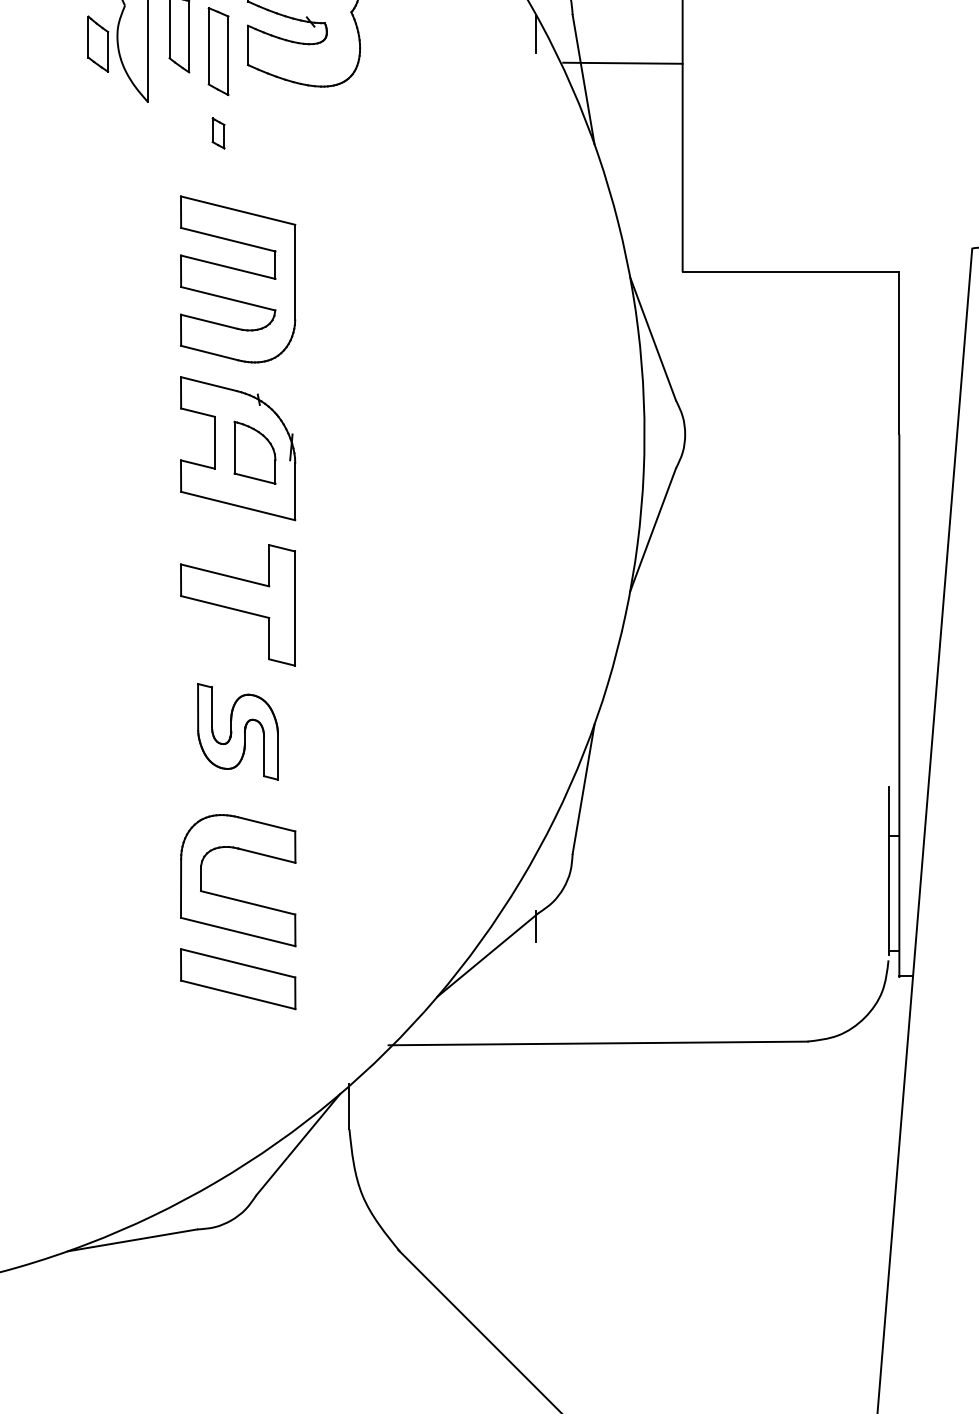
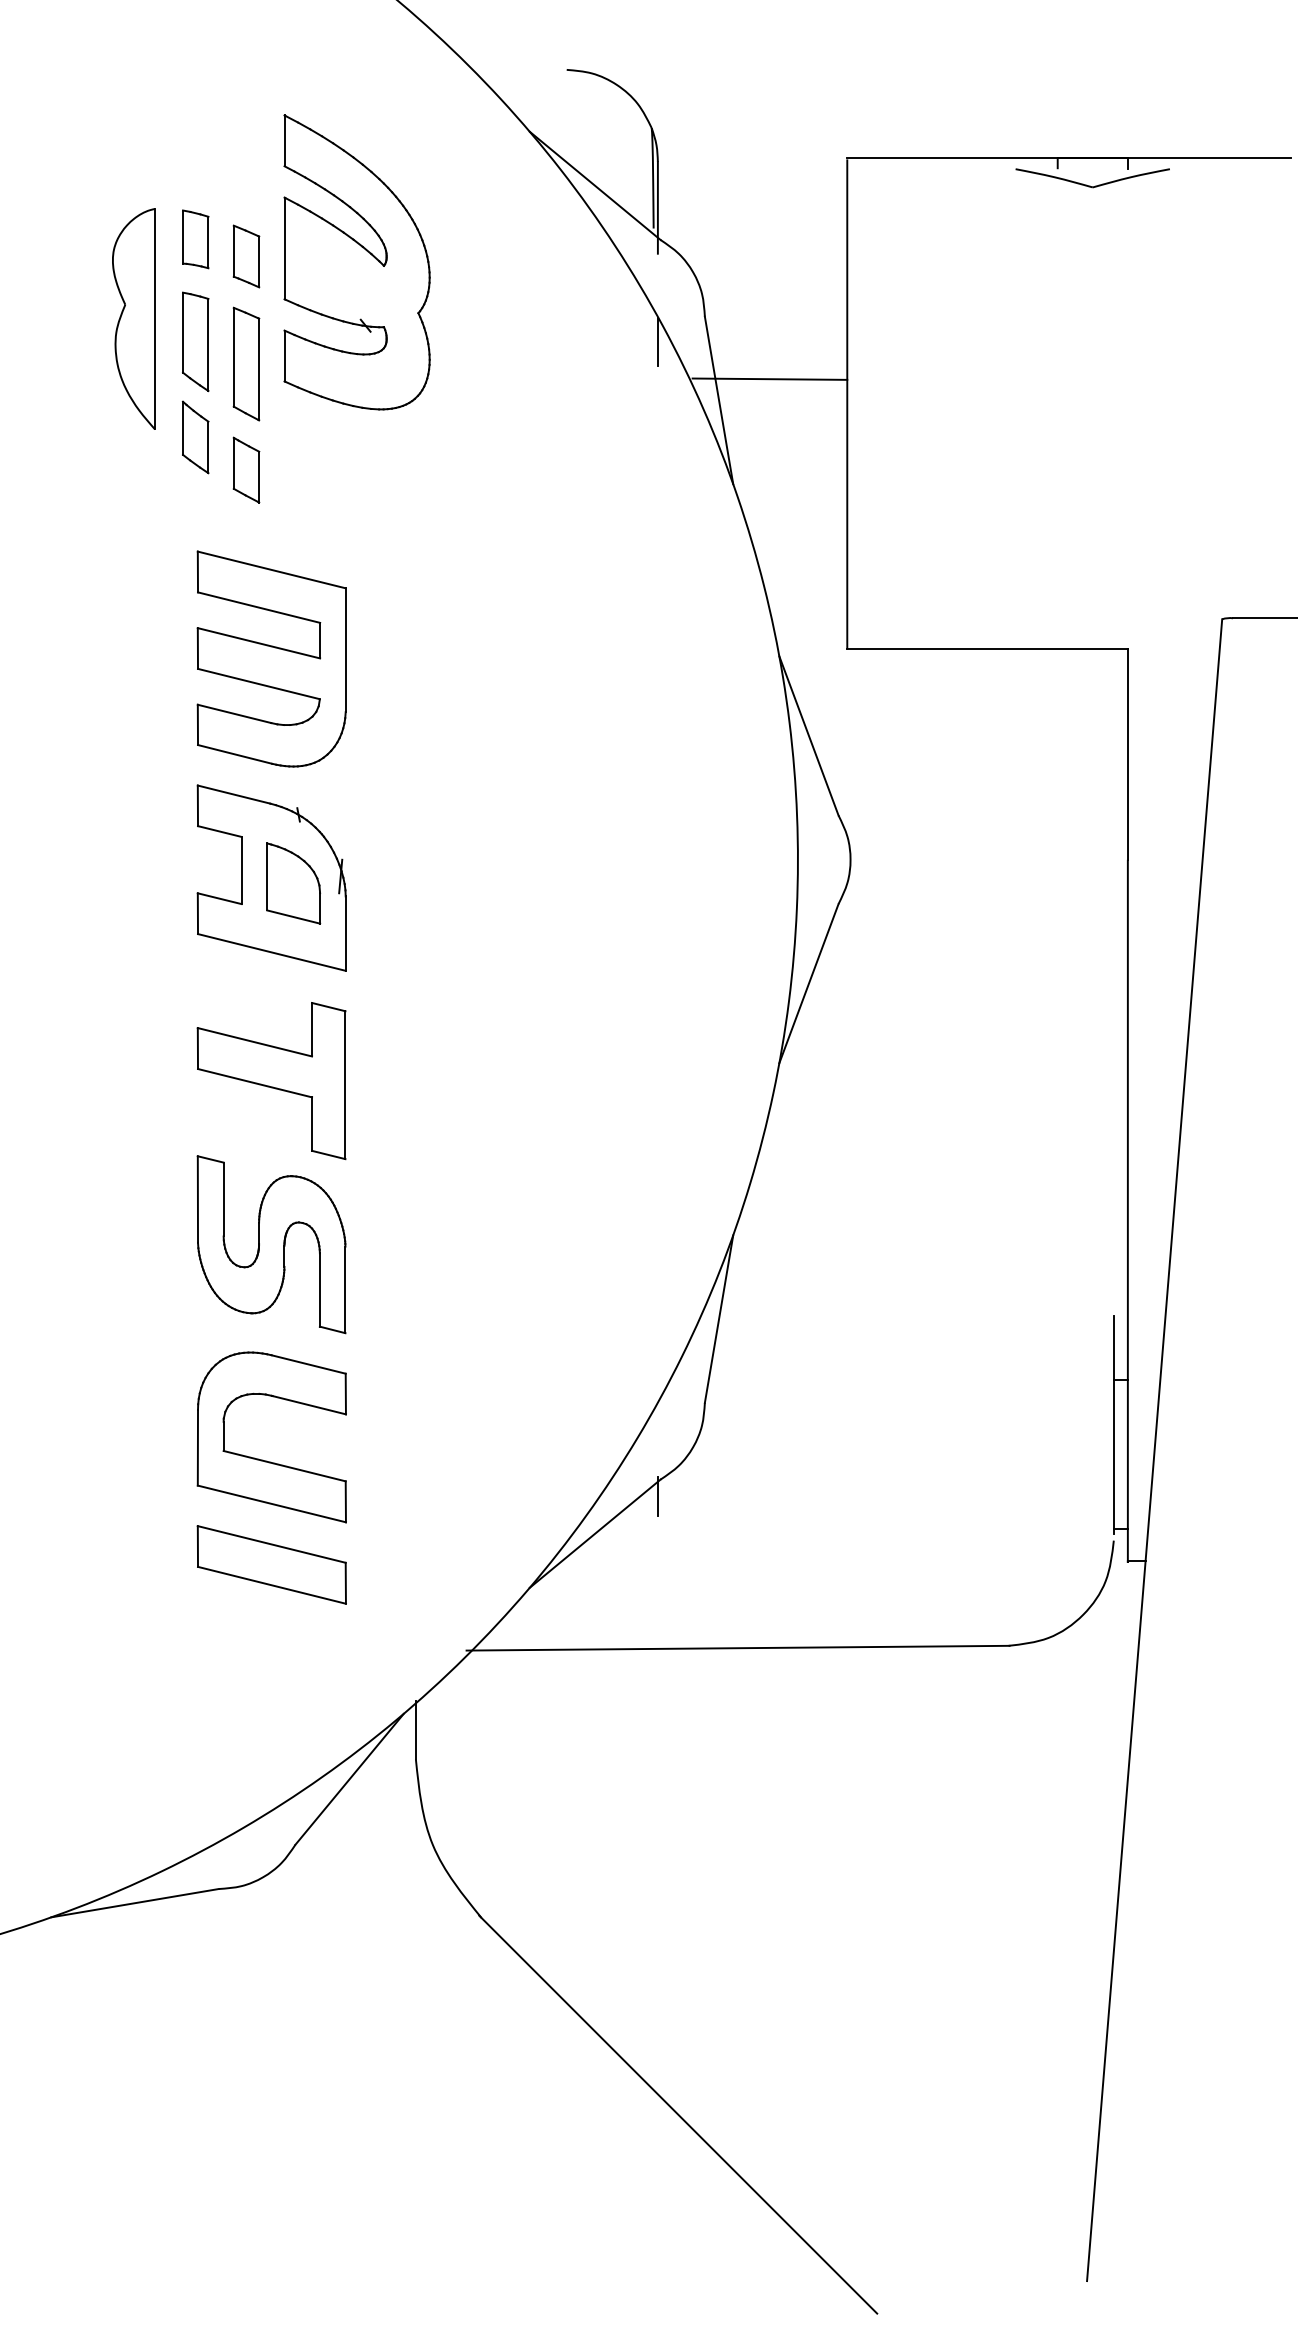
part: (98, 44) -> (195, 437), moved
part: (218, 133) -> (246, 469), size x1.67
part: (237, 731) -> (271, 1244), size x1.43

